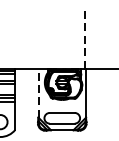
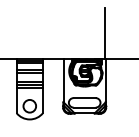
line: (85, 40) -> (105, 33), dashed -> solid
line: (38, 93) -> (63, 80), dashed -> solid

